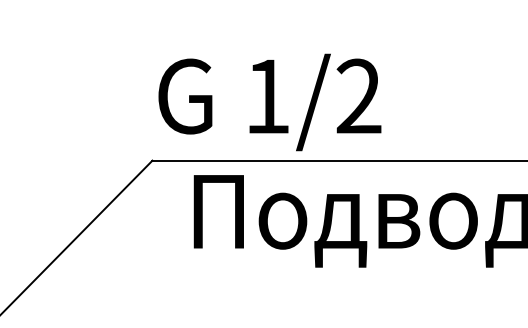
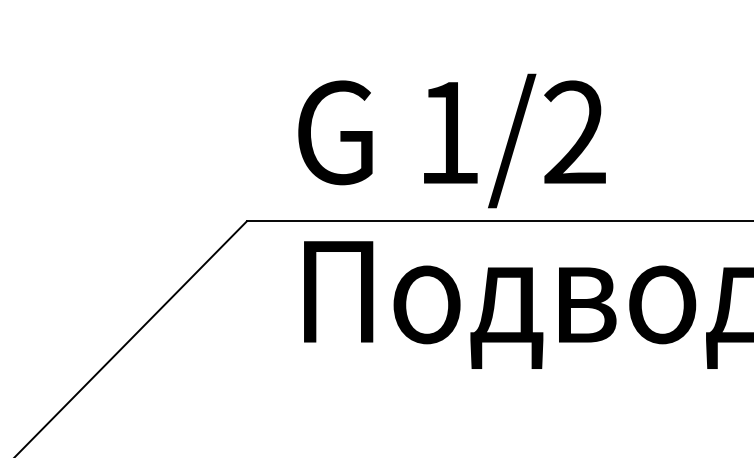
text: (269, 102) -> (451, 140), moved

